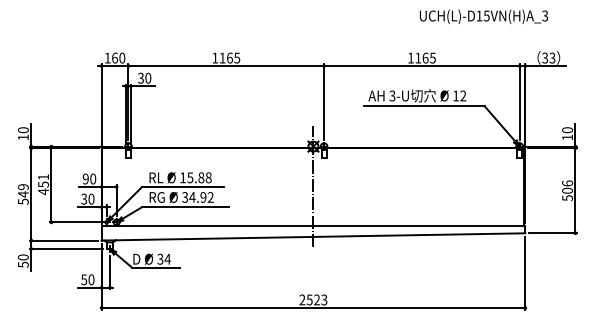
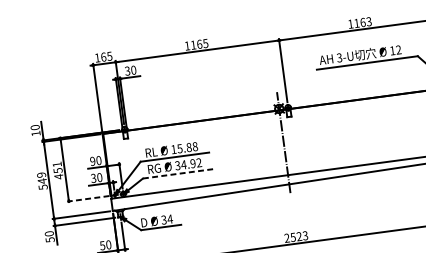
text: (122, 57) -> (109, 55), 160 -> 165
text: (432, 57) -> (368, 21), 1165 -> 1163
line: (185, 207) -> (179, 174), solid -> dashed
line: (74, 222) -> (88, 198), solid -> dashed

